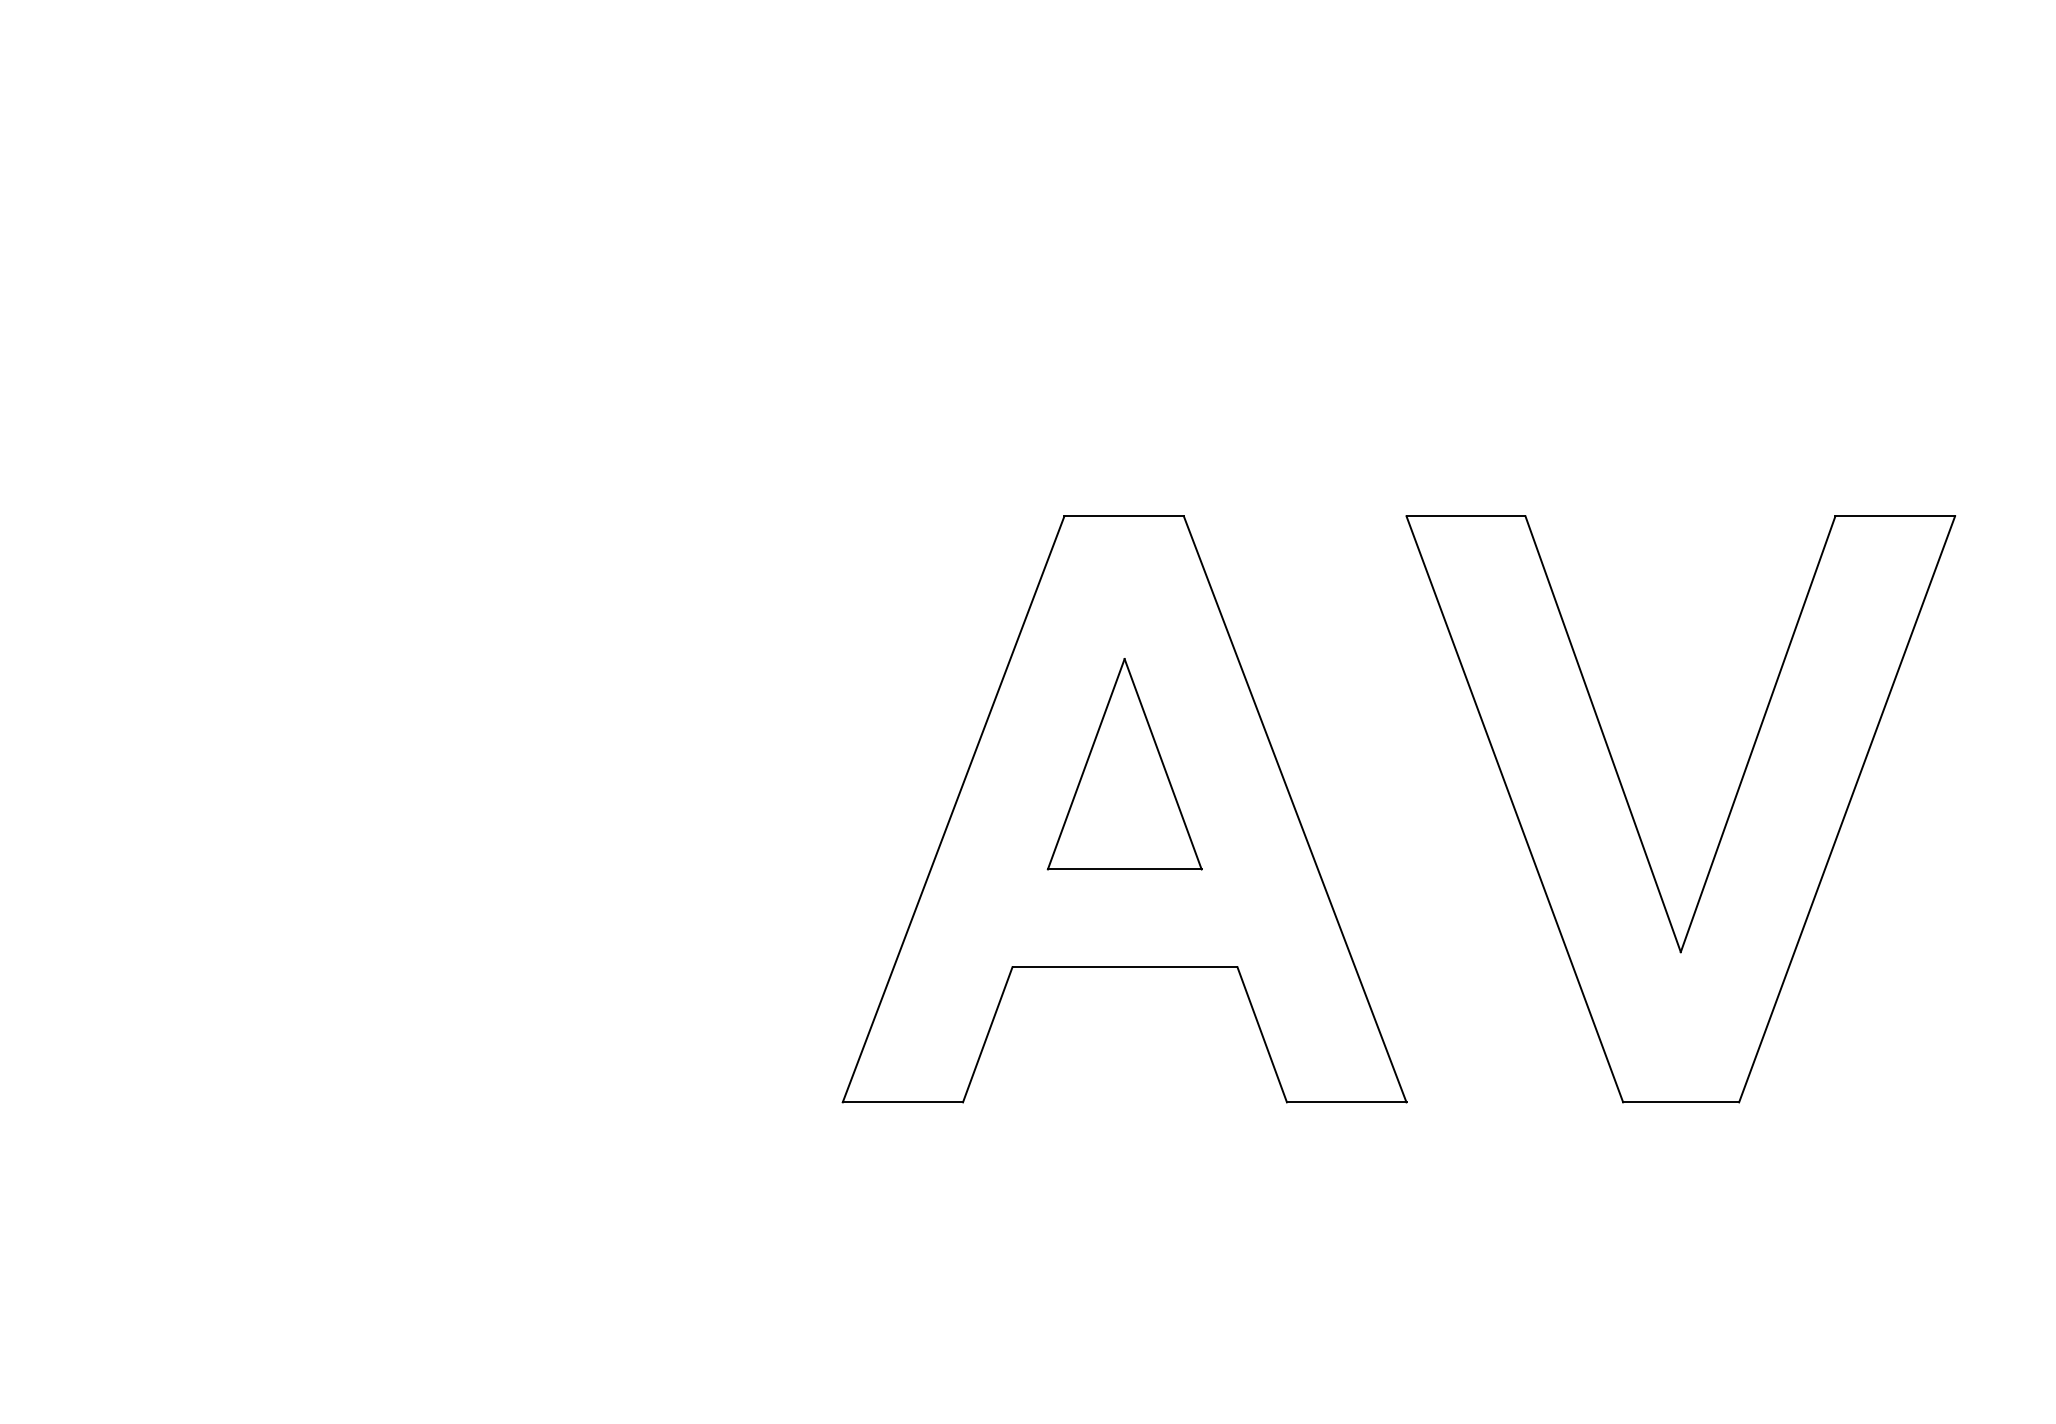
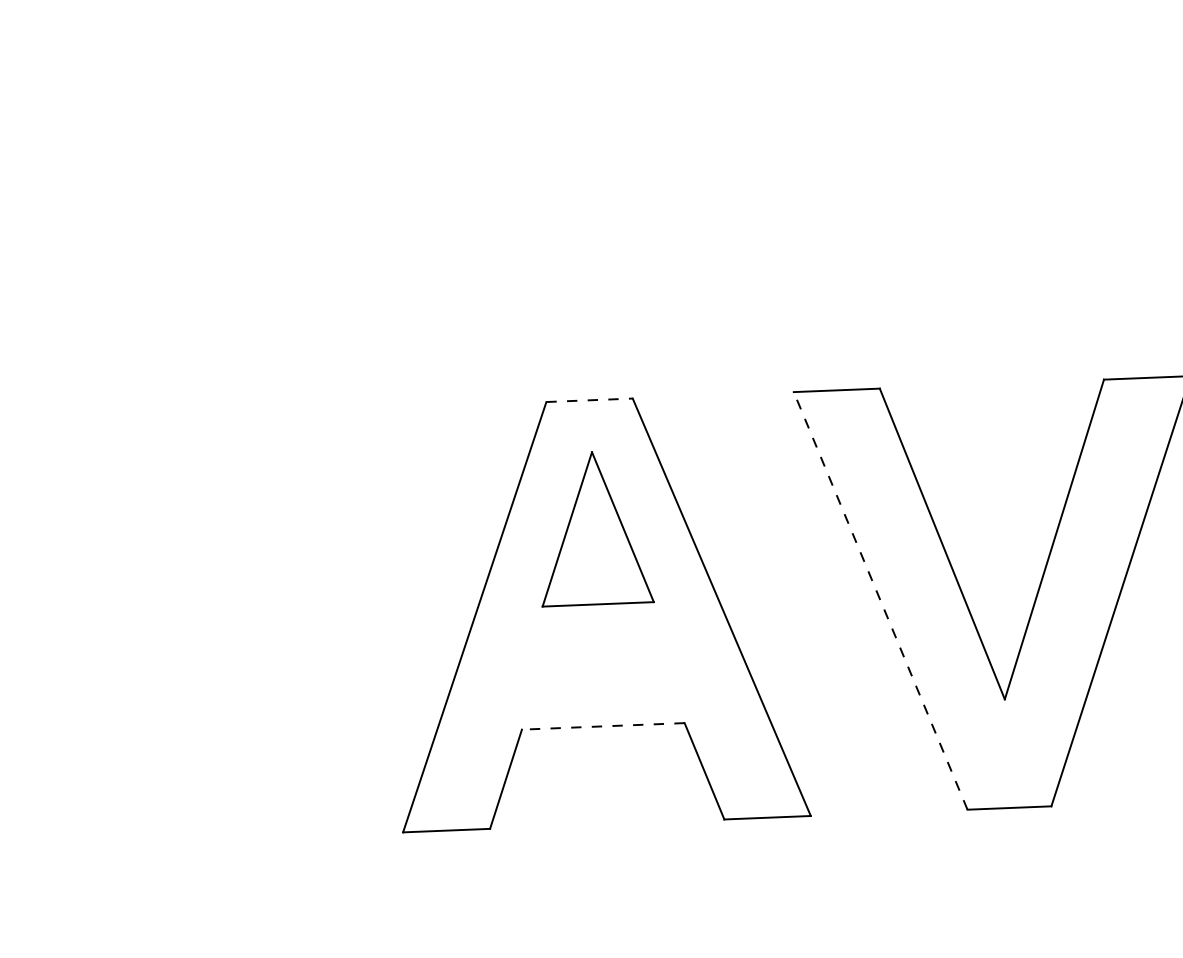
line: (1124, 516) -> (589, 400), solid -> dashed
part: (1124, 764) -> (594, 528), moved
line: (1514, 808) -> (880, 600), solid -> dashed
line: (1124, 967) -> (602, 726), solid -> dashed

